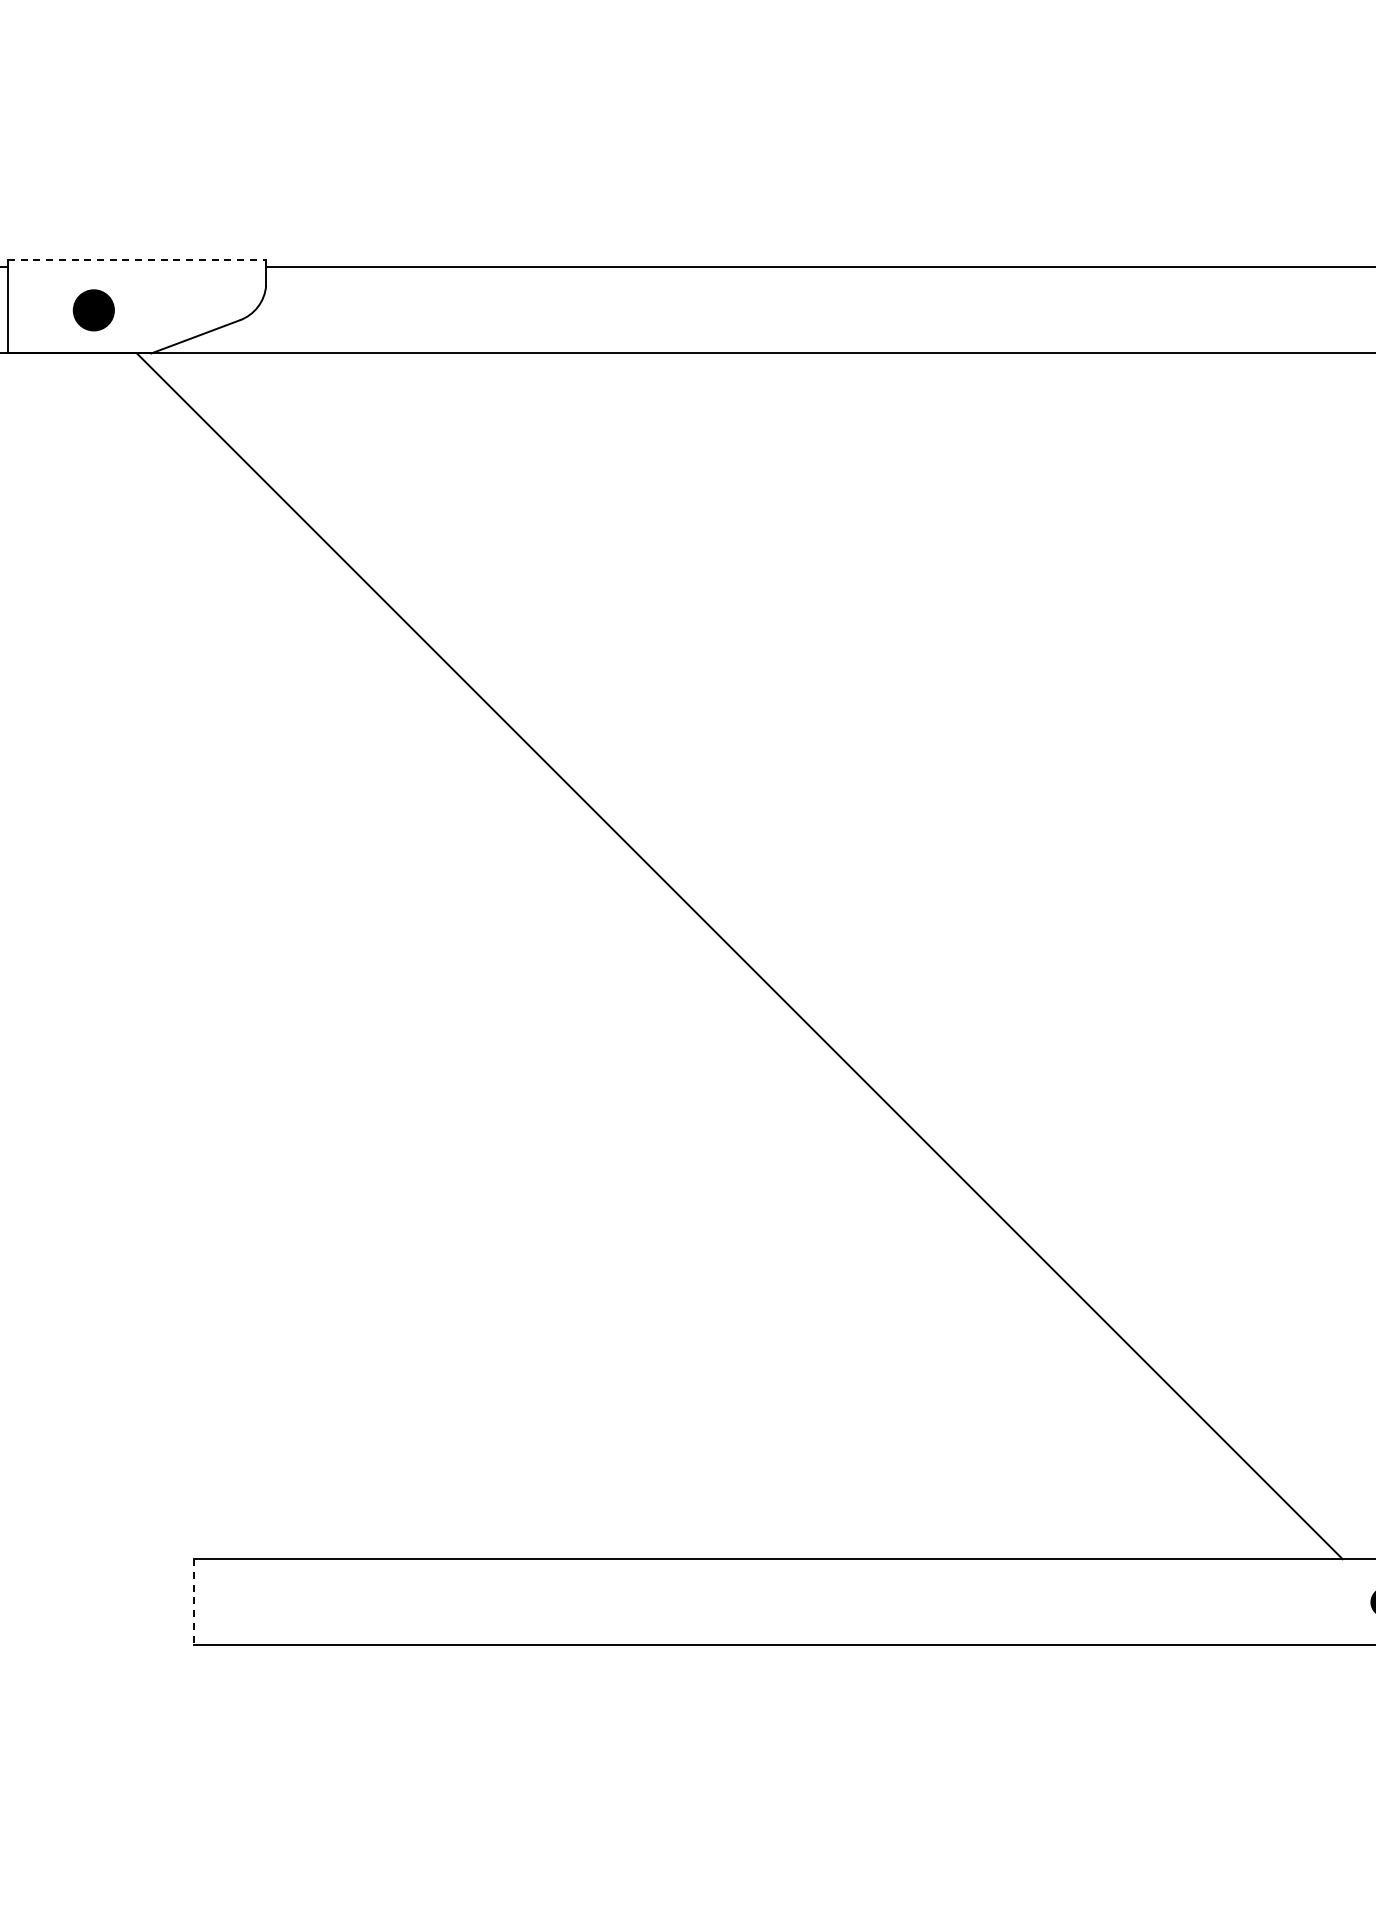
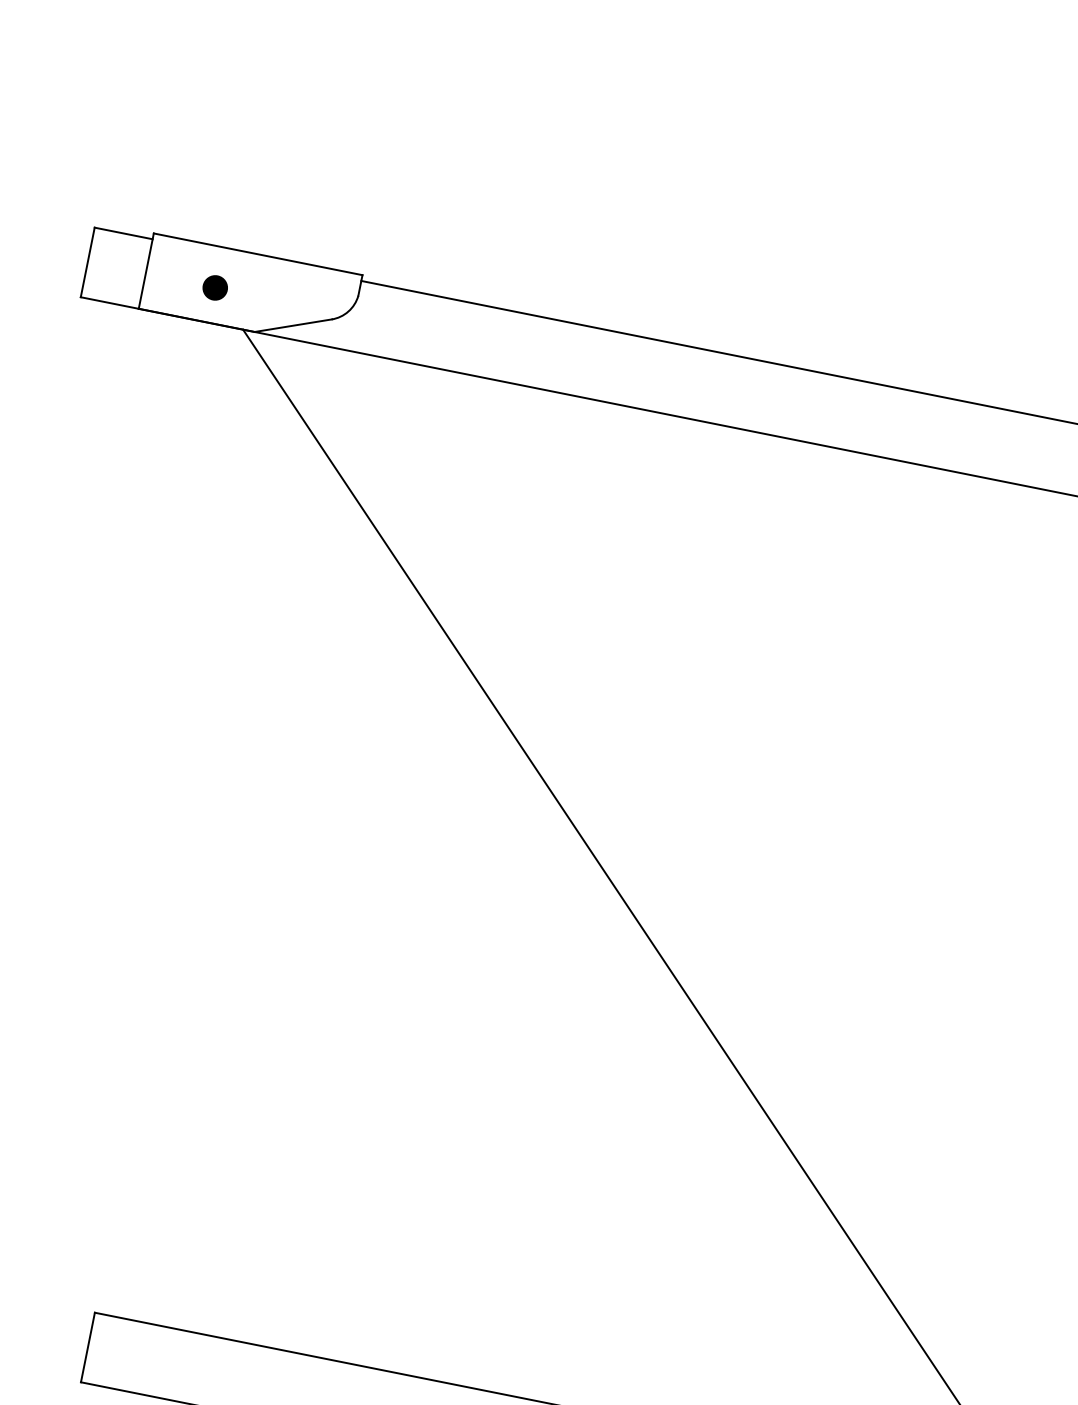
line: (137, 260) -> (258, 254), dashed -> solid
part: (93, 310) -> (214, 287), size x0.71
line: (194, 1602) -> (87, 1347), dashed -> solid

